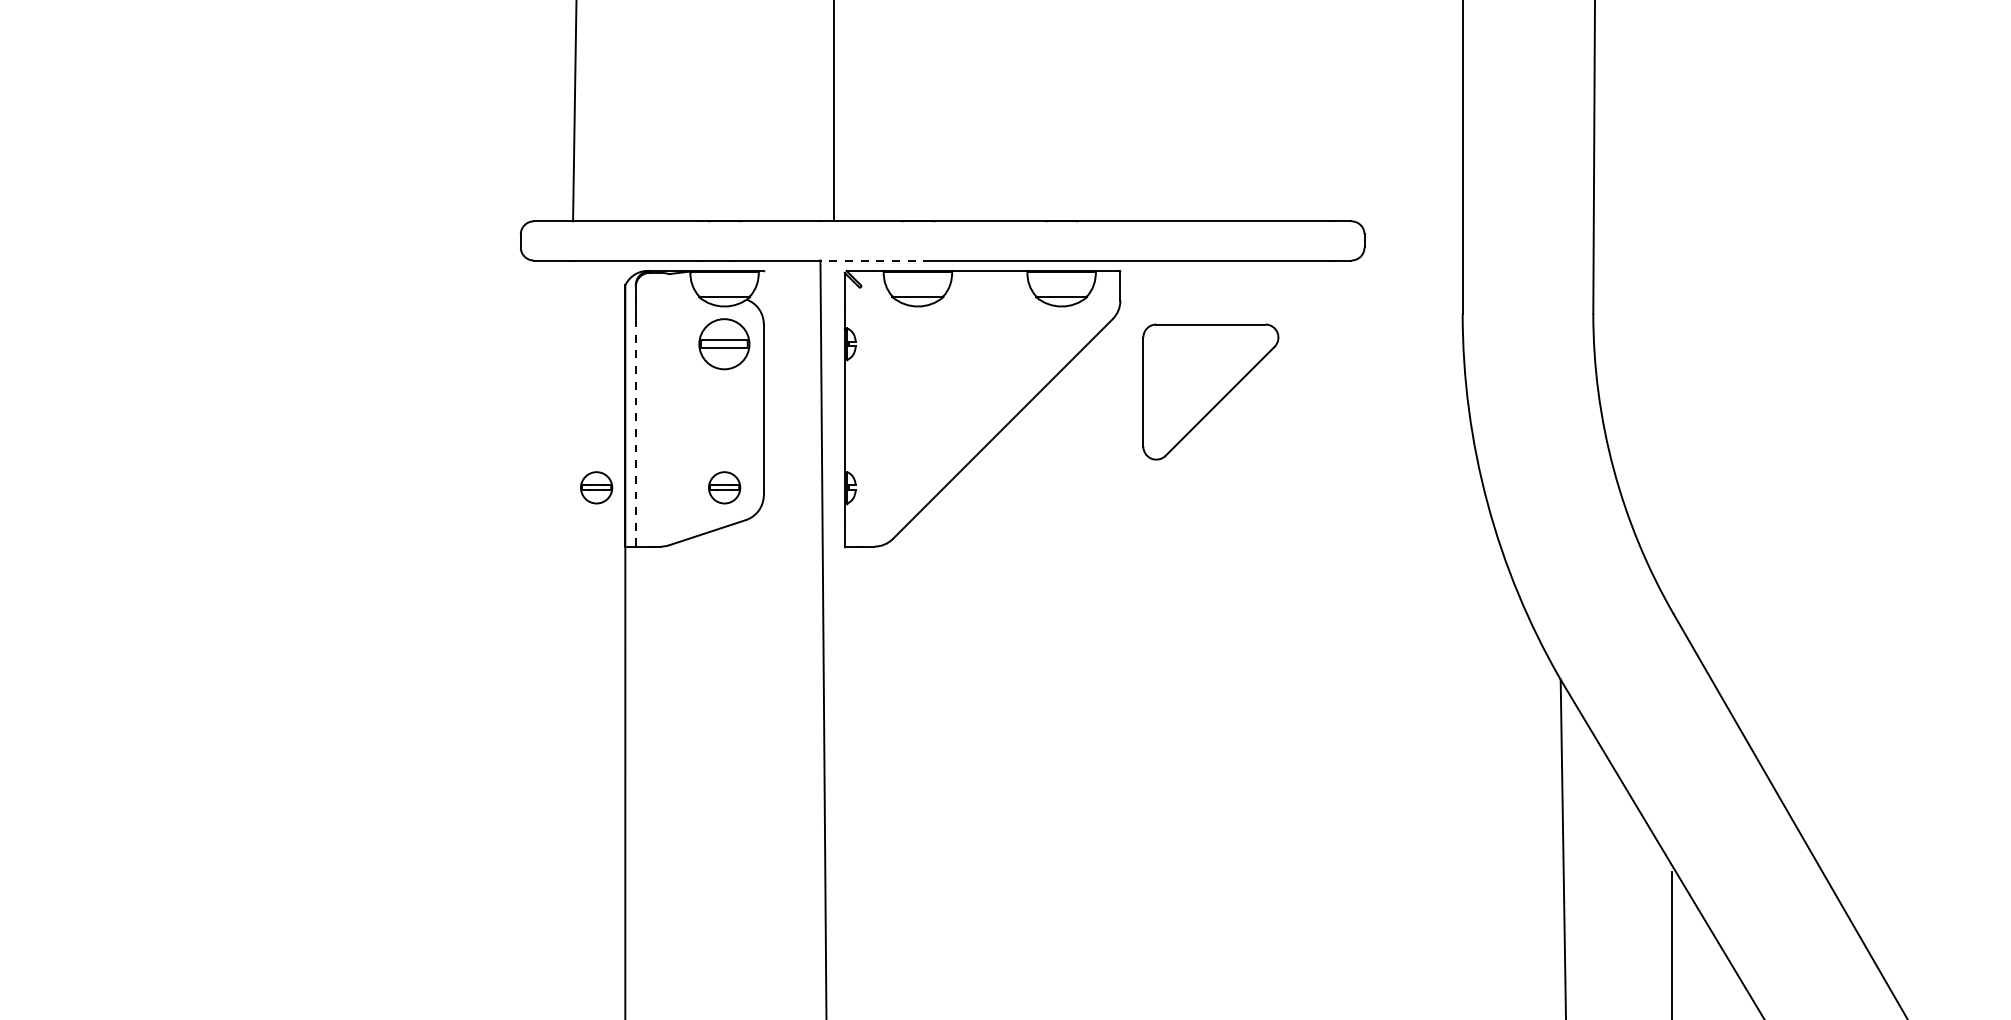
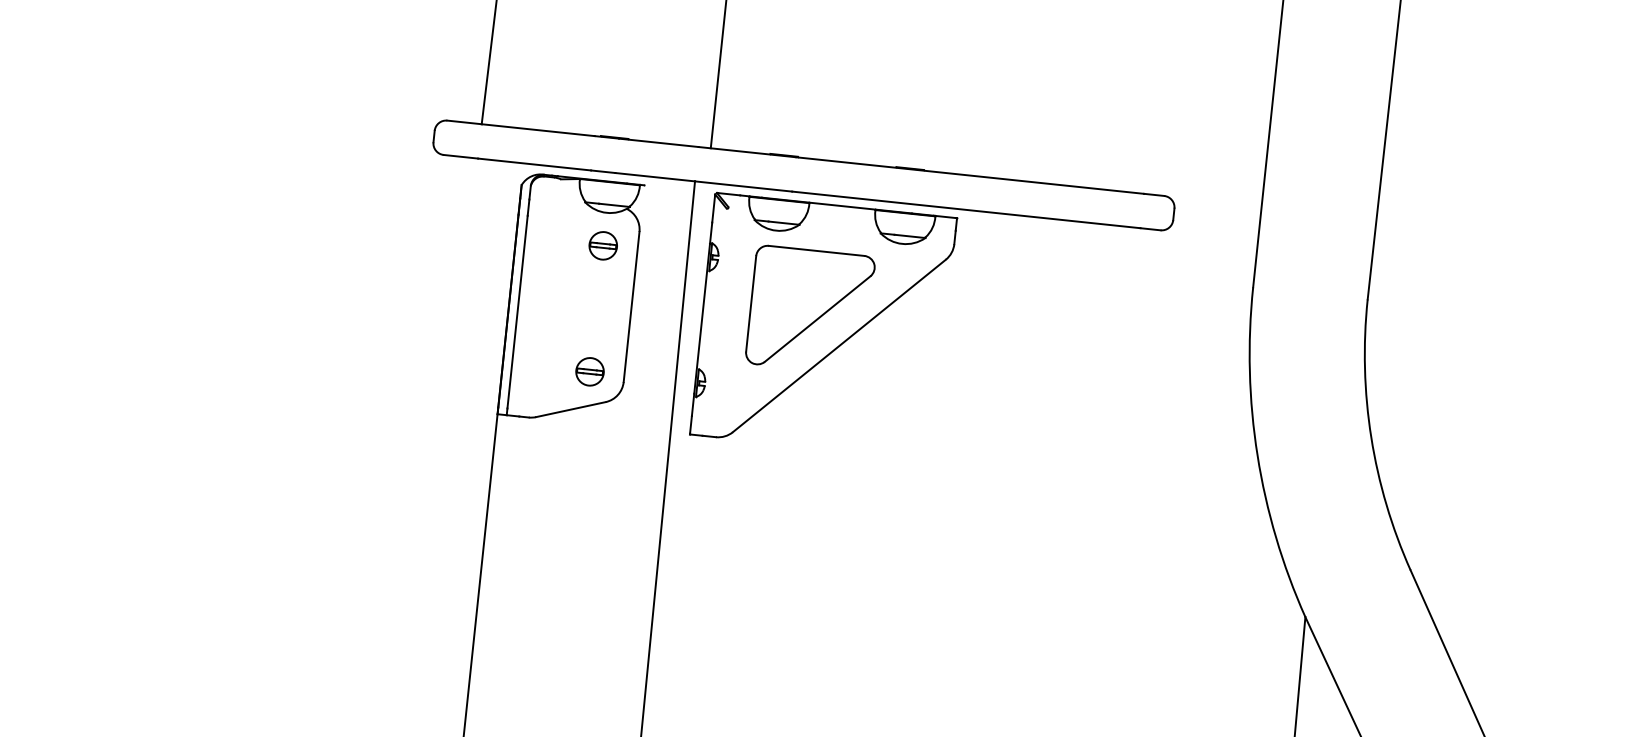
line: (875, 260) -> (743, 186), dashed -> solid
part: (724, 343) -> (603, 245), size x0.62
part: (1210, 391) -> (810, 309), moved
line: (635, 429) -> (517, 312), dashed -> solid
part: (596, 487) -> (477, 359), removed

